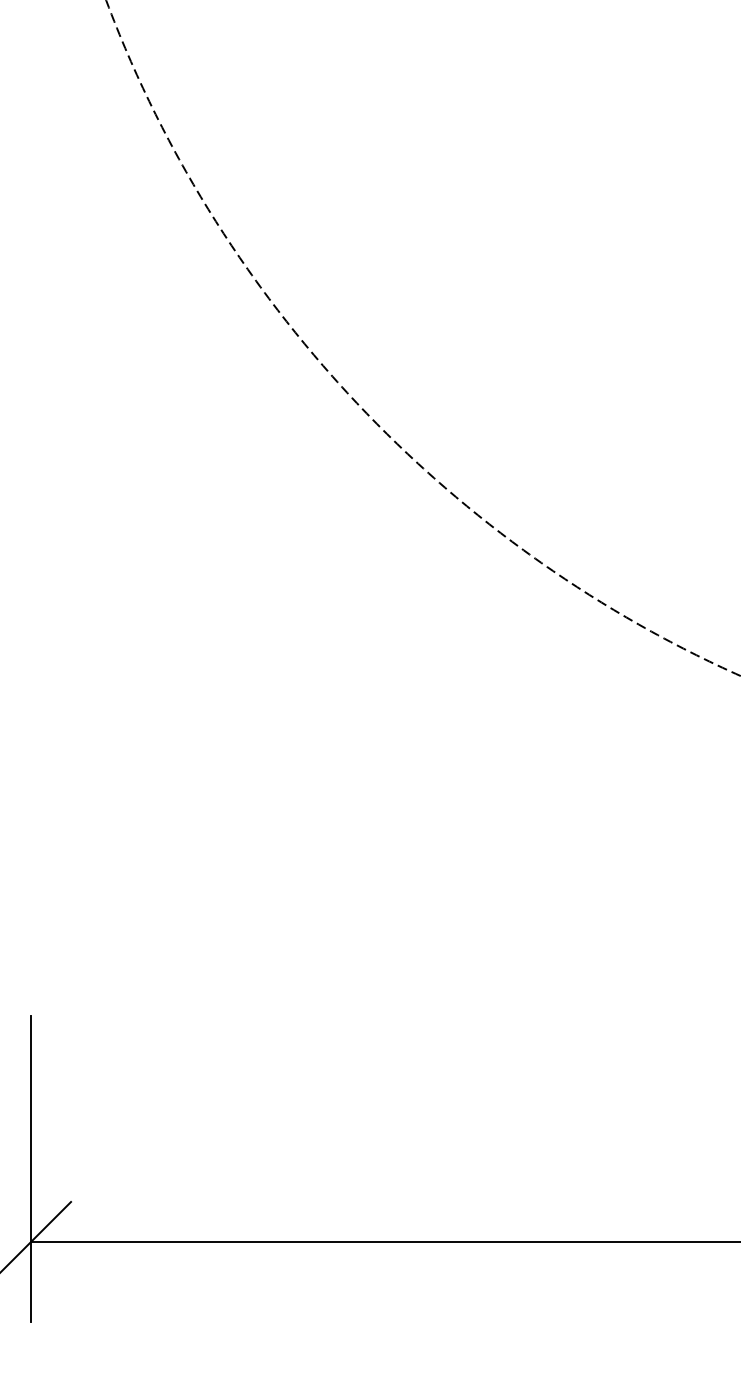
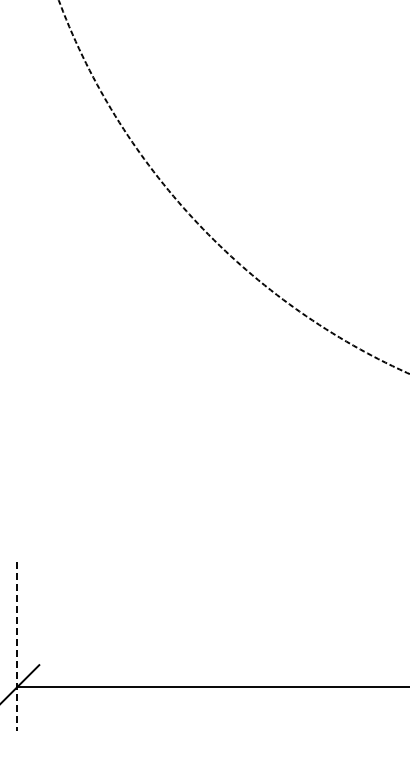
line: (31, 1168) -> (17, 646), solid -> dashed

